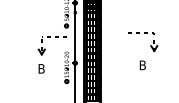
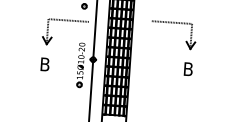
part: (150, 45) -> (185, 40), moved

